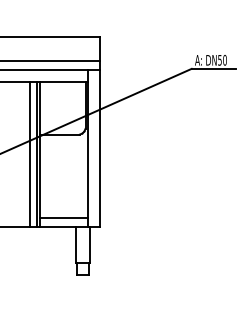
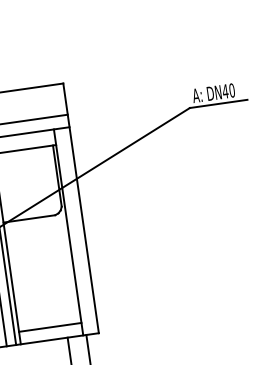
text: (219, 60) -> (224, 91), DN50 -> DN40

